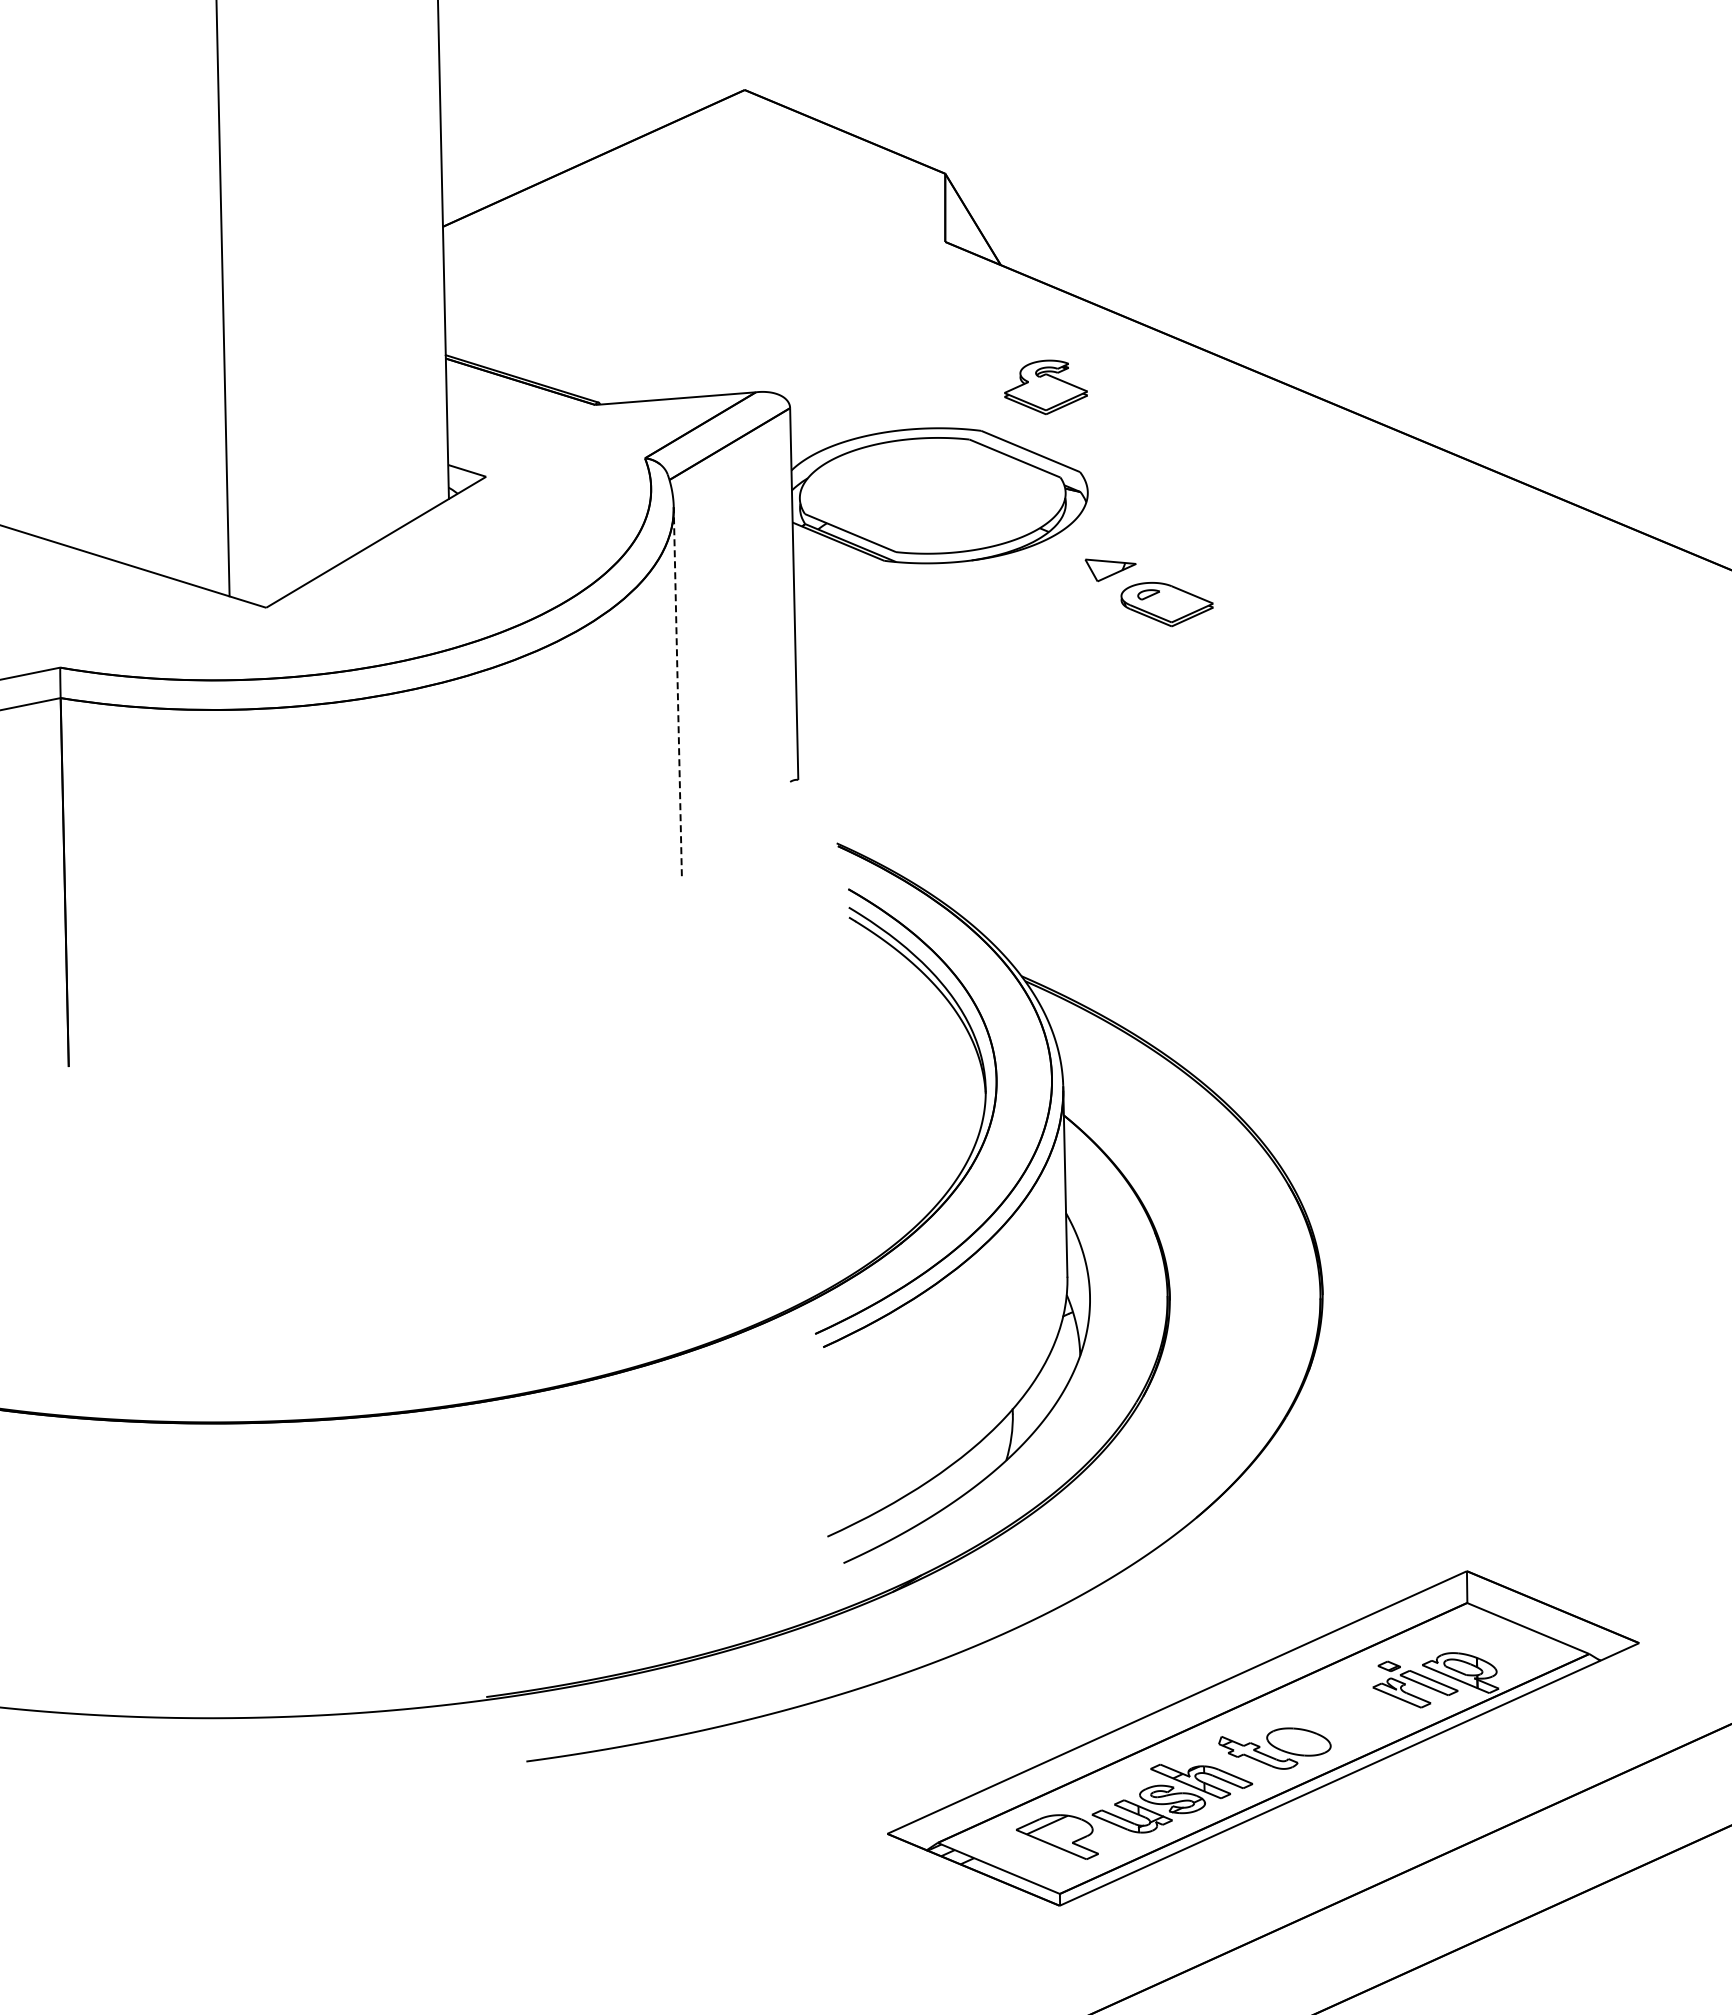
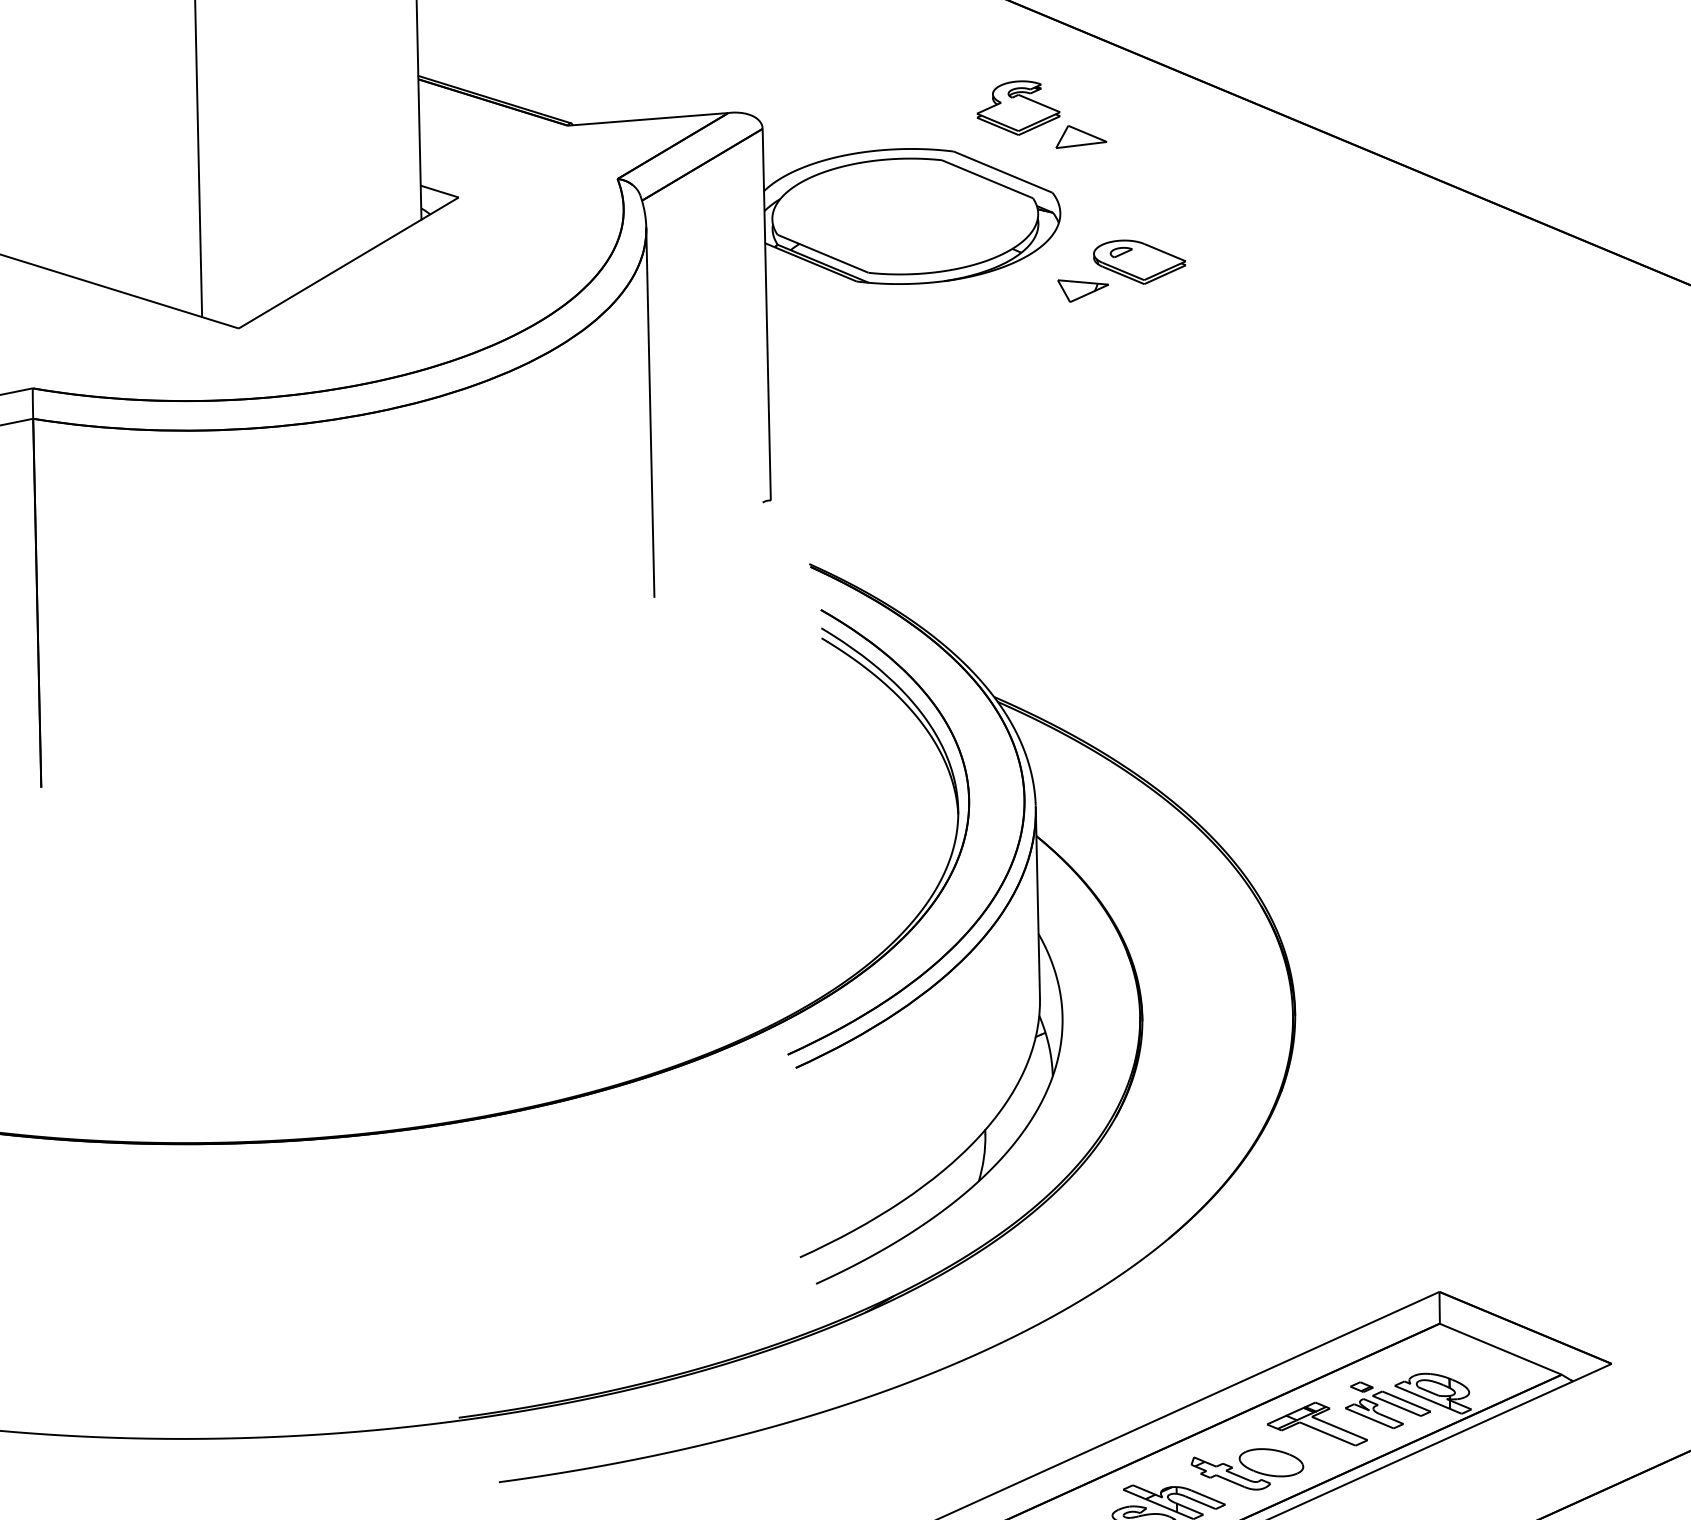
part: (1108, 416) -> (1081, 137), added
part: (1166, 604) -> (1139, 262), moved
line: (677, 691) -> (650, 412), dashed -> solid
part: (1344, 1703) -> (1317, 1424), added

